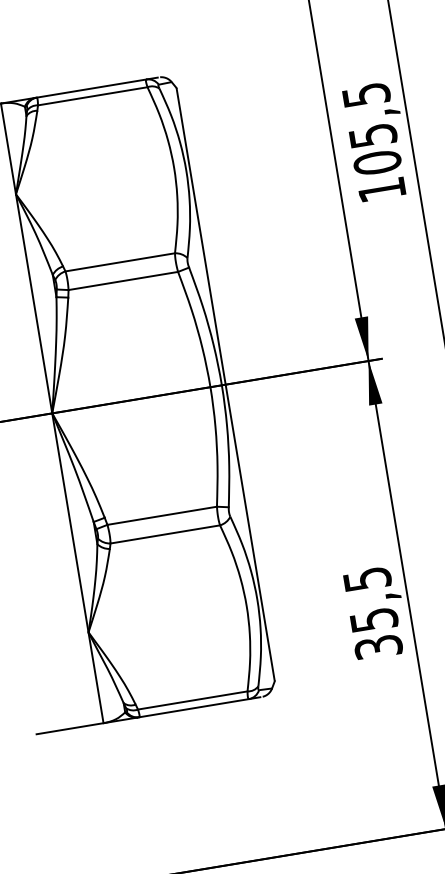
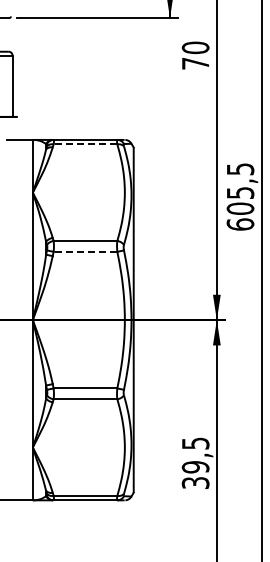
line: (92, 96) -> (85, 144), solid -> dashed
text: (382, 189) -> (240, 224), 105,5 -> 605,5
line: (123, 280) -> (85, 251), solid -> dashed
text: (373, 620) -> (195, 467), 35,5 -> 39,5

